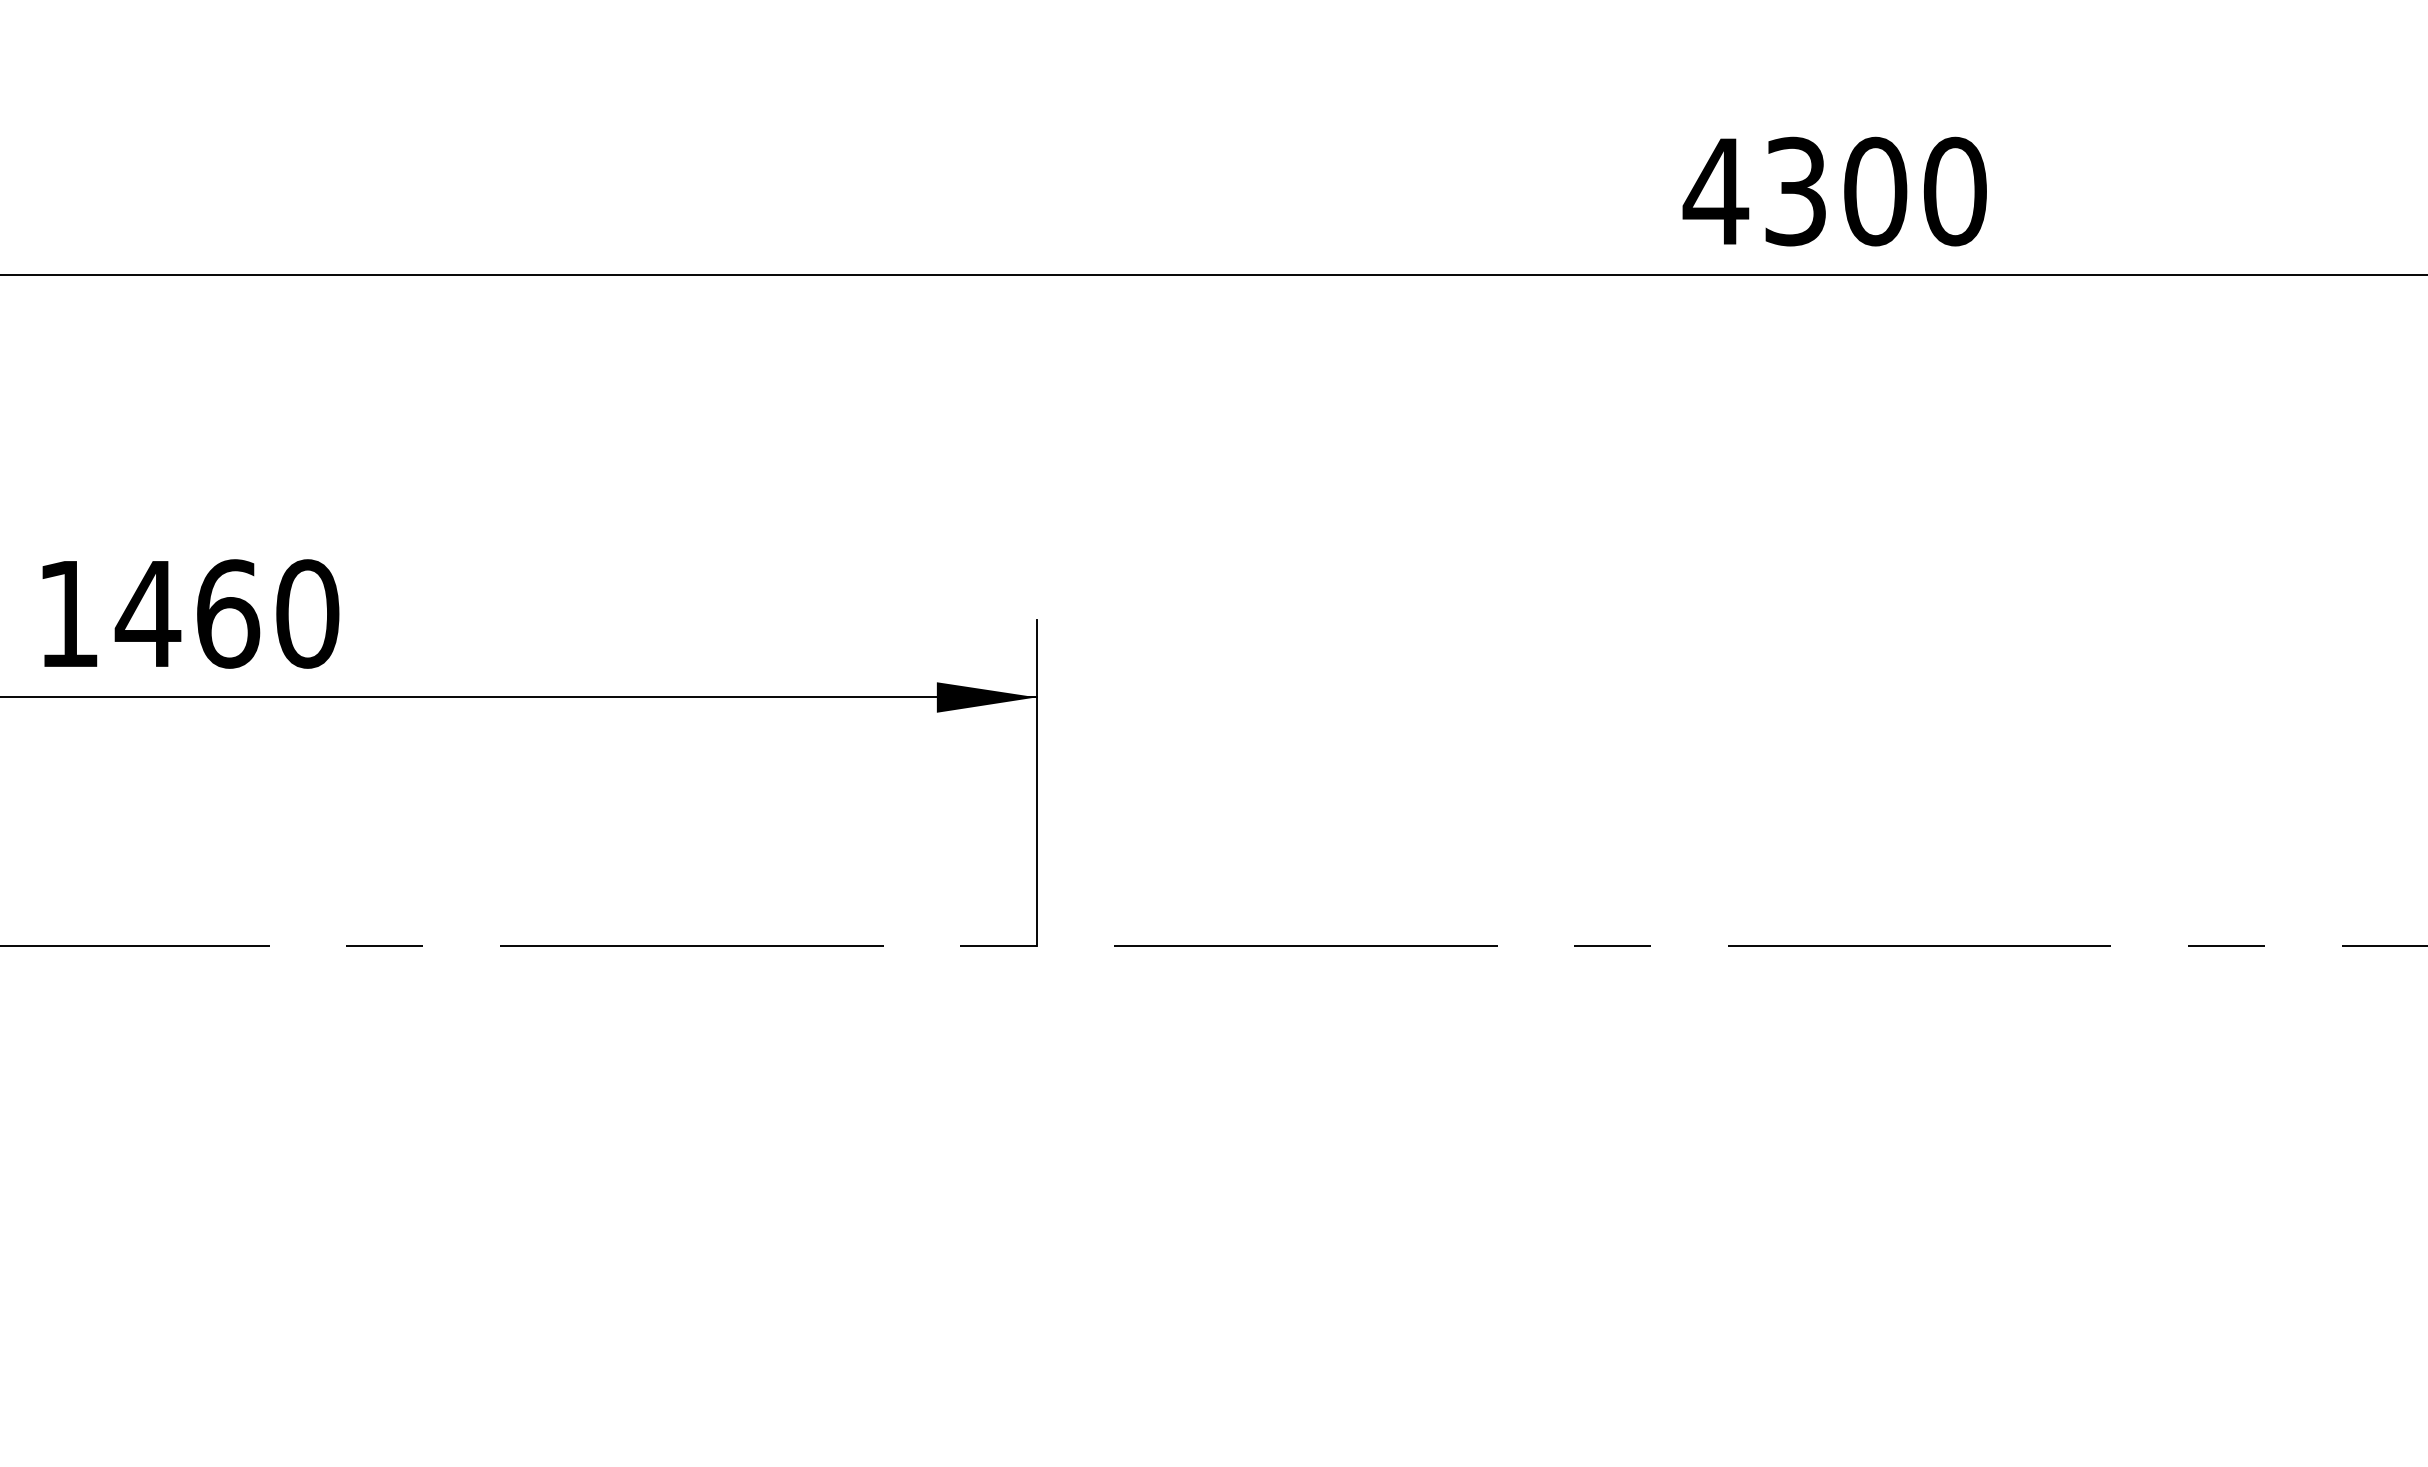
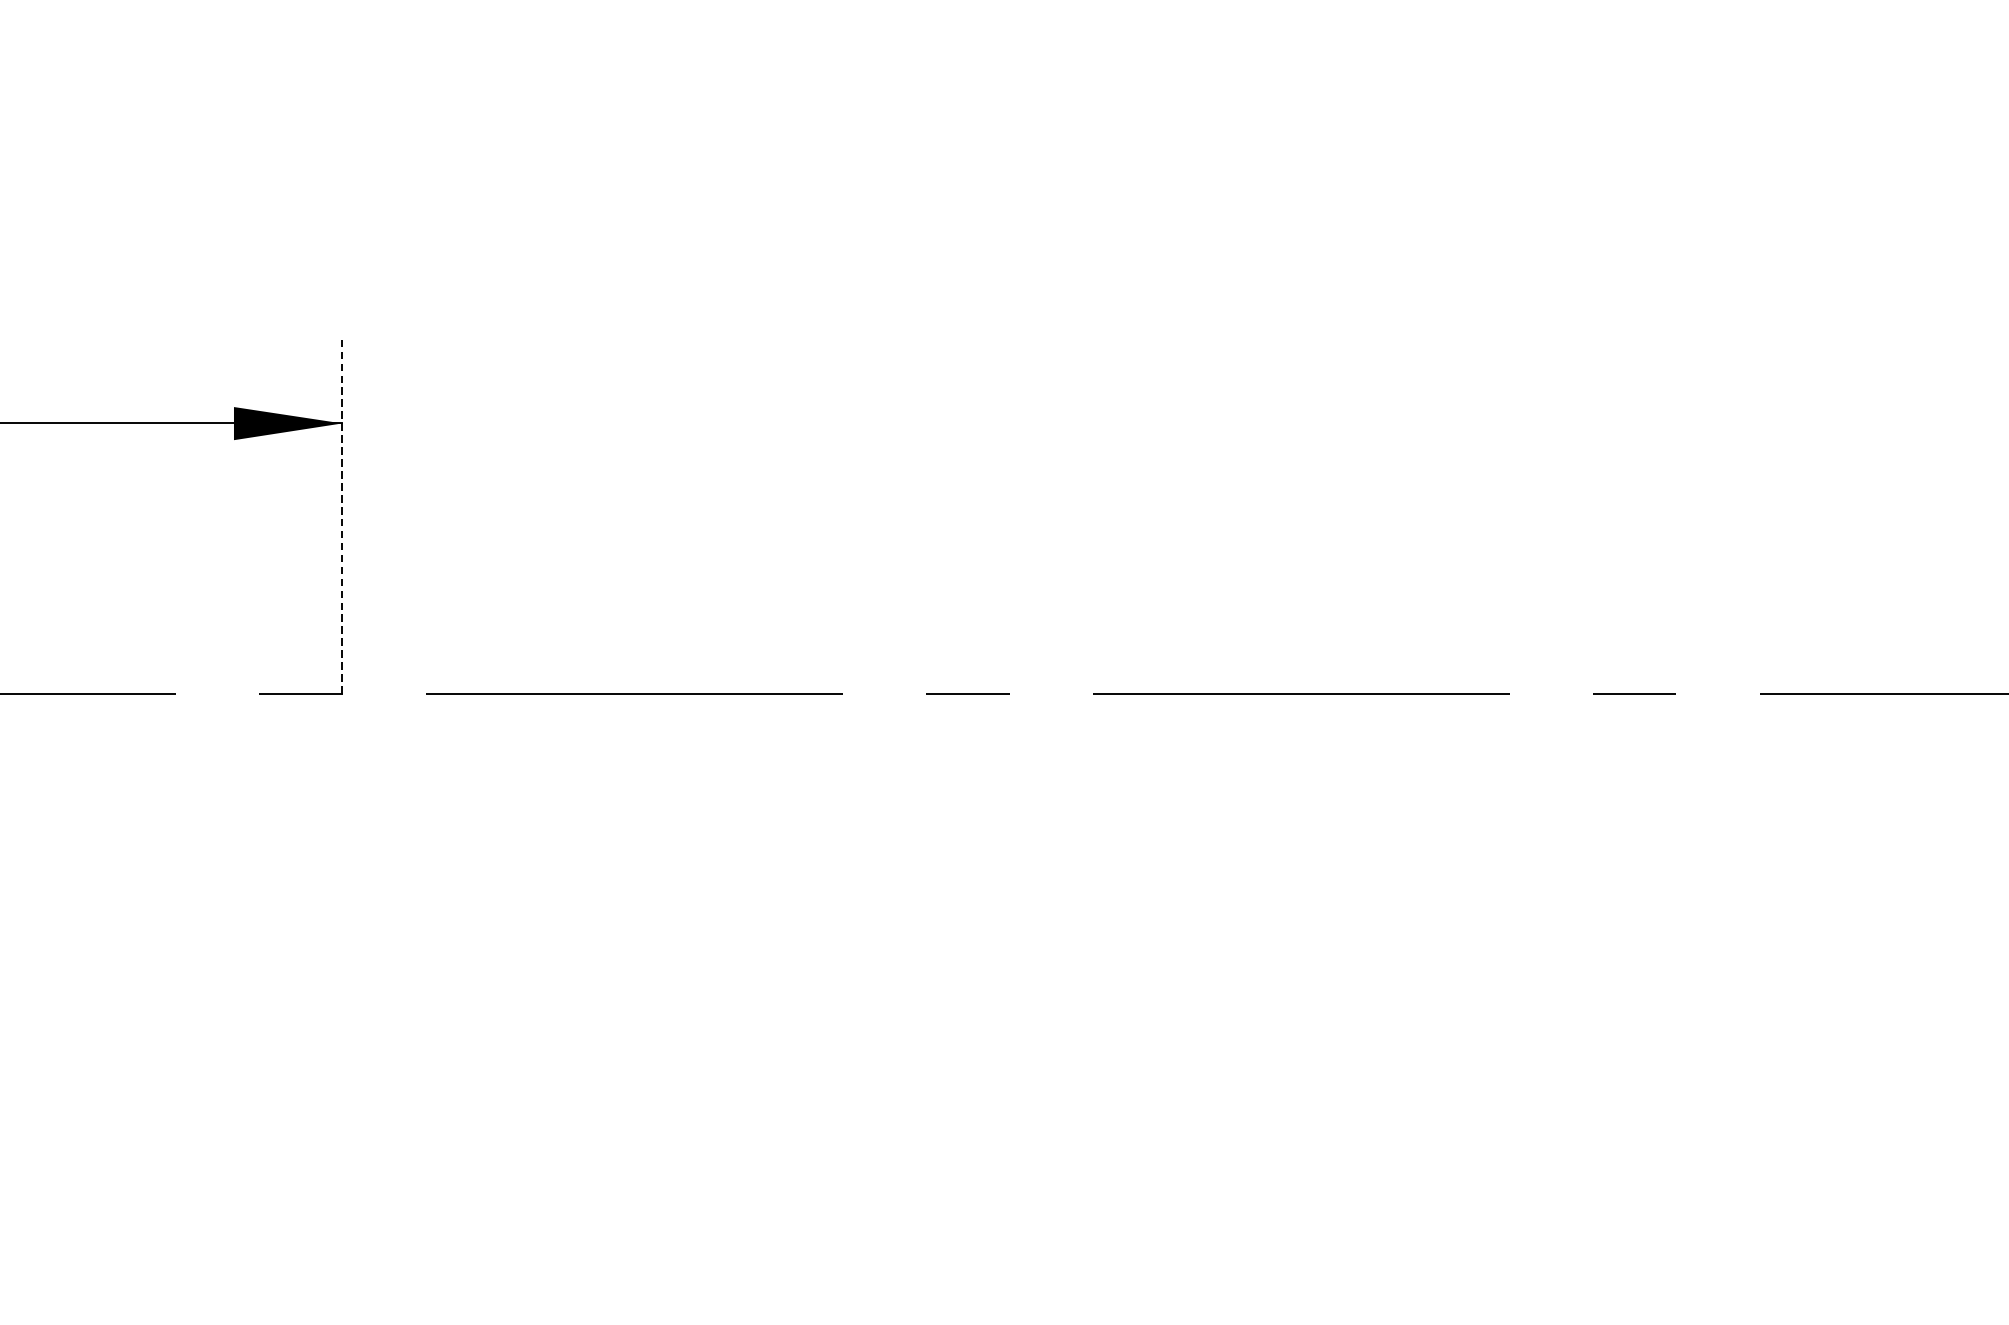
line: (1036, 782) -> (342, 515), solid -> dashed

